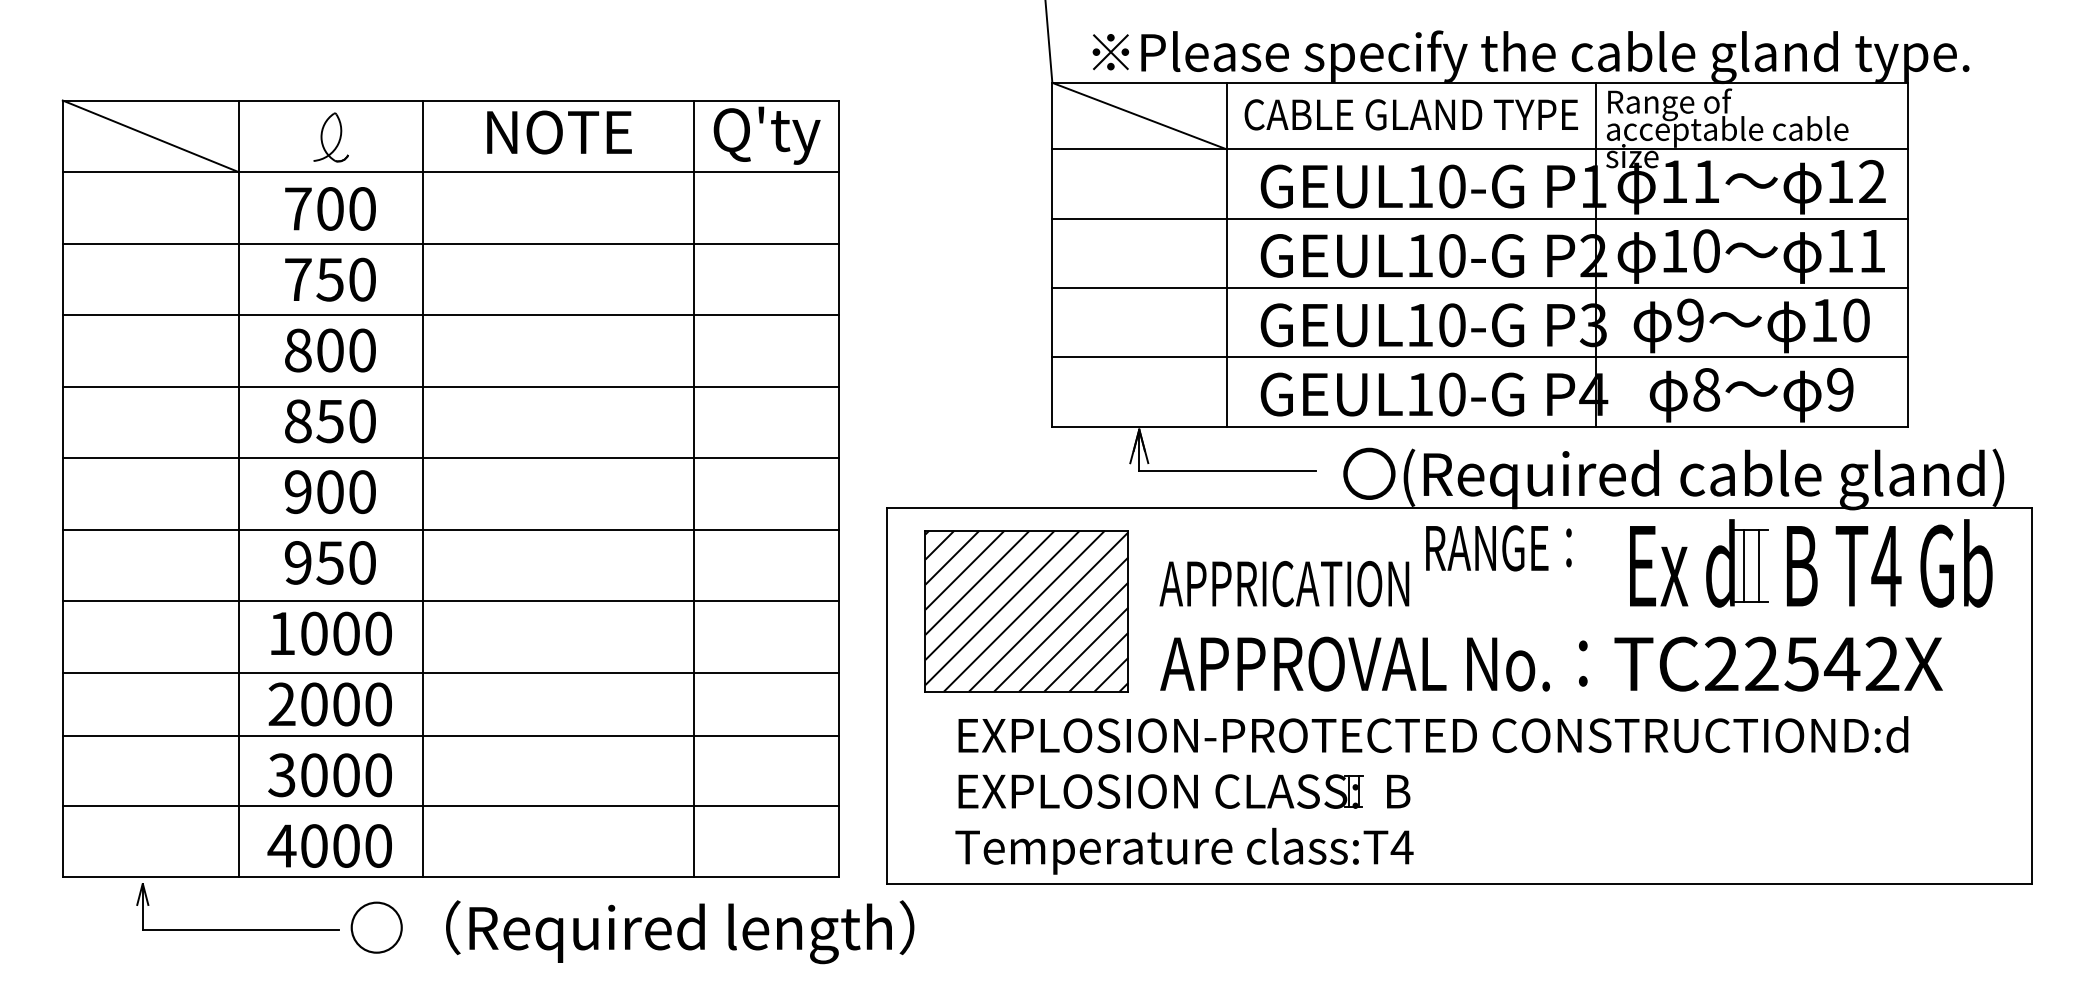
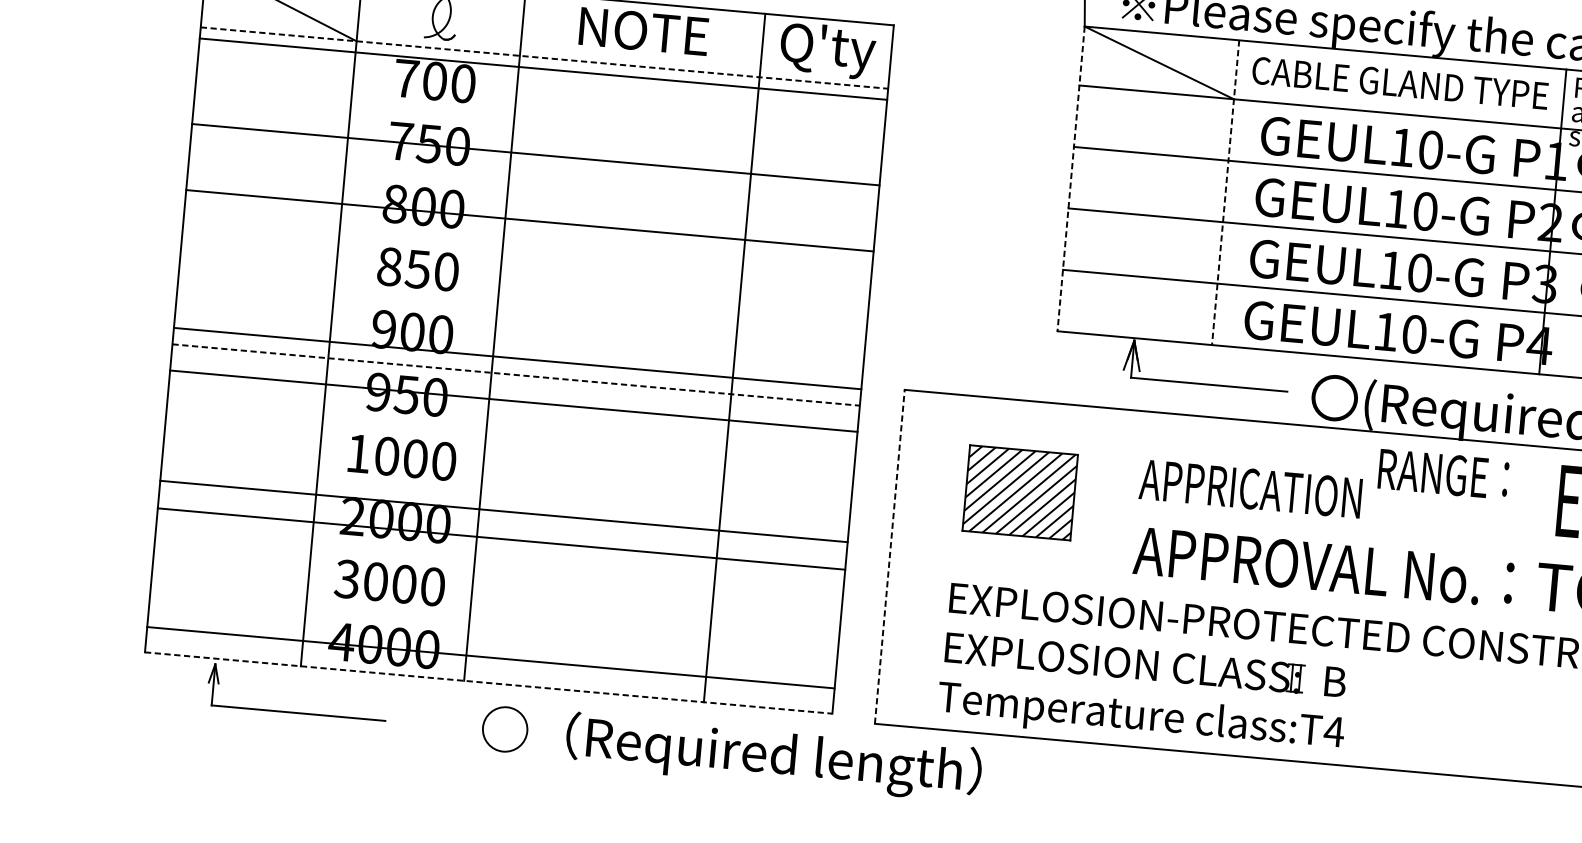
line: (450, 172) -> (544, 58), solid -> dashed
line: (450, 243) -> (543, 69), moved
line: (1052, 254) -> (1071, 178), solid -> dashed
line: (1226, 254) -> (1225, 192), solid -> dashed
line: (450, 315) -> (535, 154), moved
line: (450, 386) -> (529, 220), moved
line: (450, 458) -> (517, 358), moved
line: (450, 529) -> (516, 374), solid -> dashed
line: (450, 601) -> (513, 401), moved
part: (1026, 611) -> (1020, 492), size x0.6
line: (450, 672) -> (501, 538), moved
line: (887, 695) -> (890, 556), solid -> dashed
line: (450, 735) -> (503, 511), moved
line: (450, 805) -> (490, 657), moved
line: (450, 877) -> (488, 683), solid -> dashed
text: (632, 932) -> (731, 753), moved

